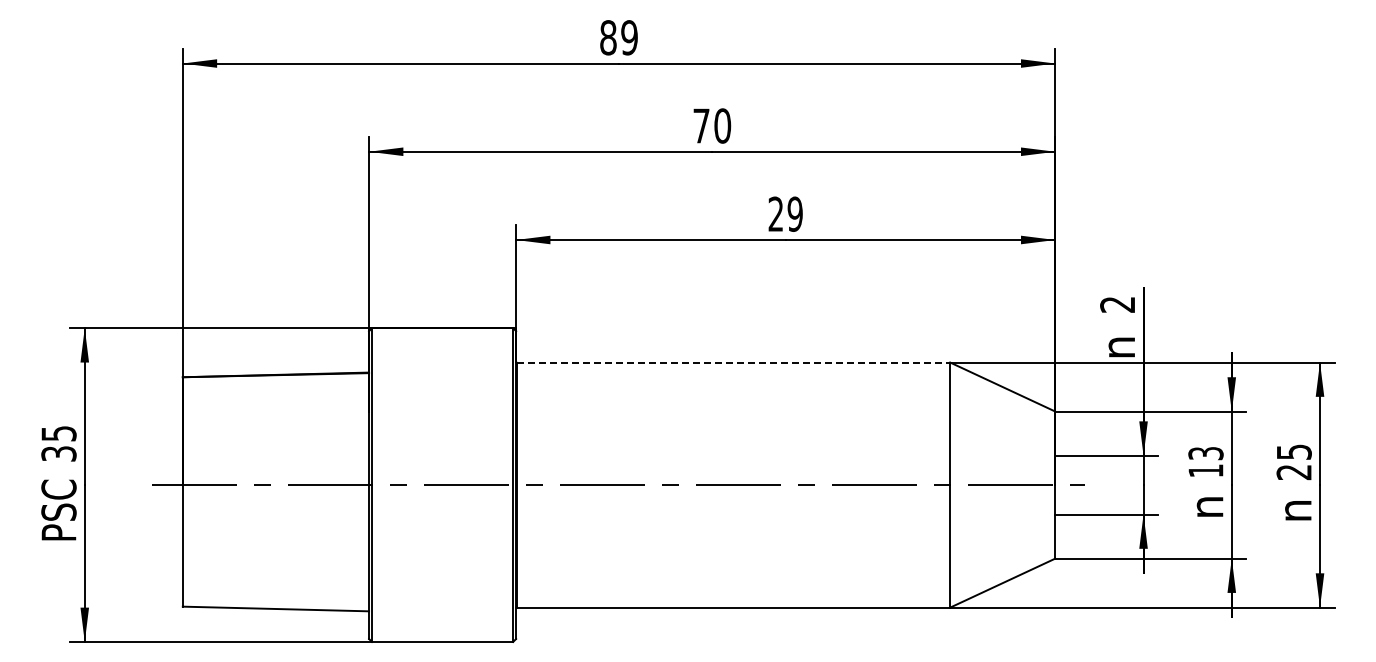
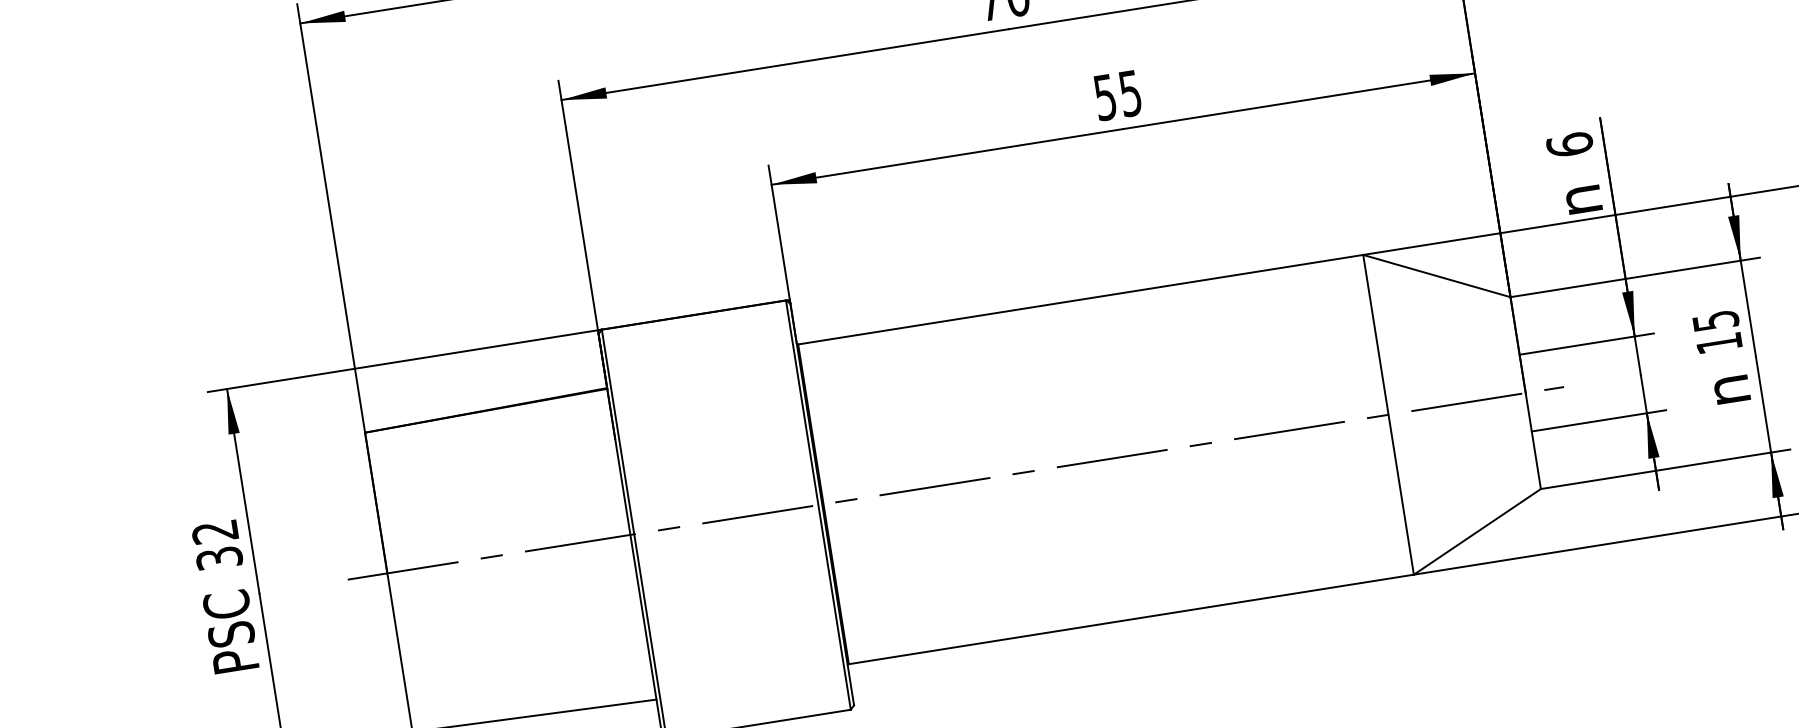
text: (785, 213) -> (1117, 94), 29 -> 55
text: (1117, 304) -> (1569, 144), 2 -> 6
line: (733, 362) -> (1080, 299), dashed -> solid
text: (58, 433) -> (214, 531), 35 -> 32
text: (1205, 453) -> (1715, 320), 13 -> 15

